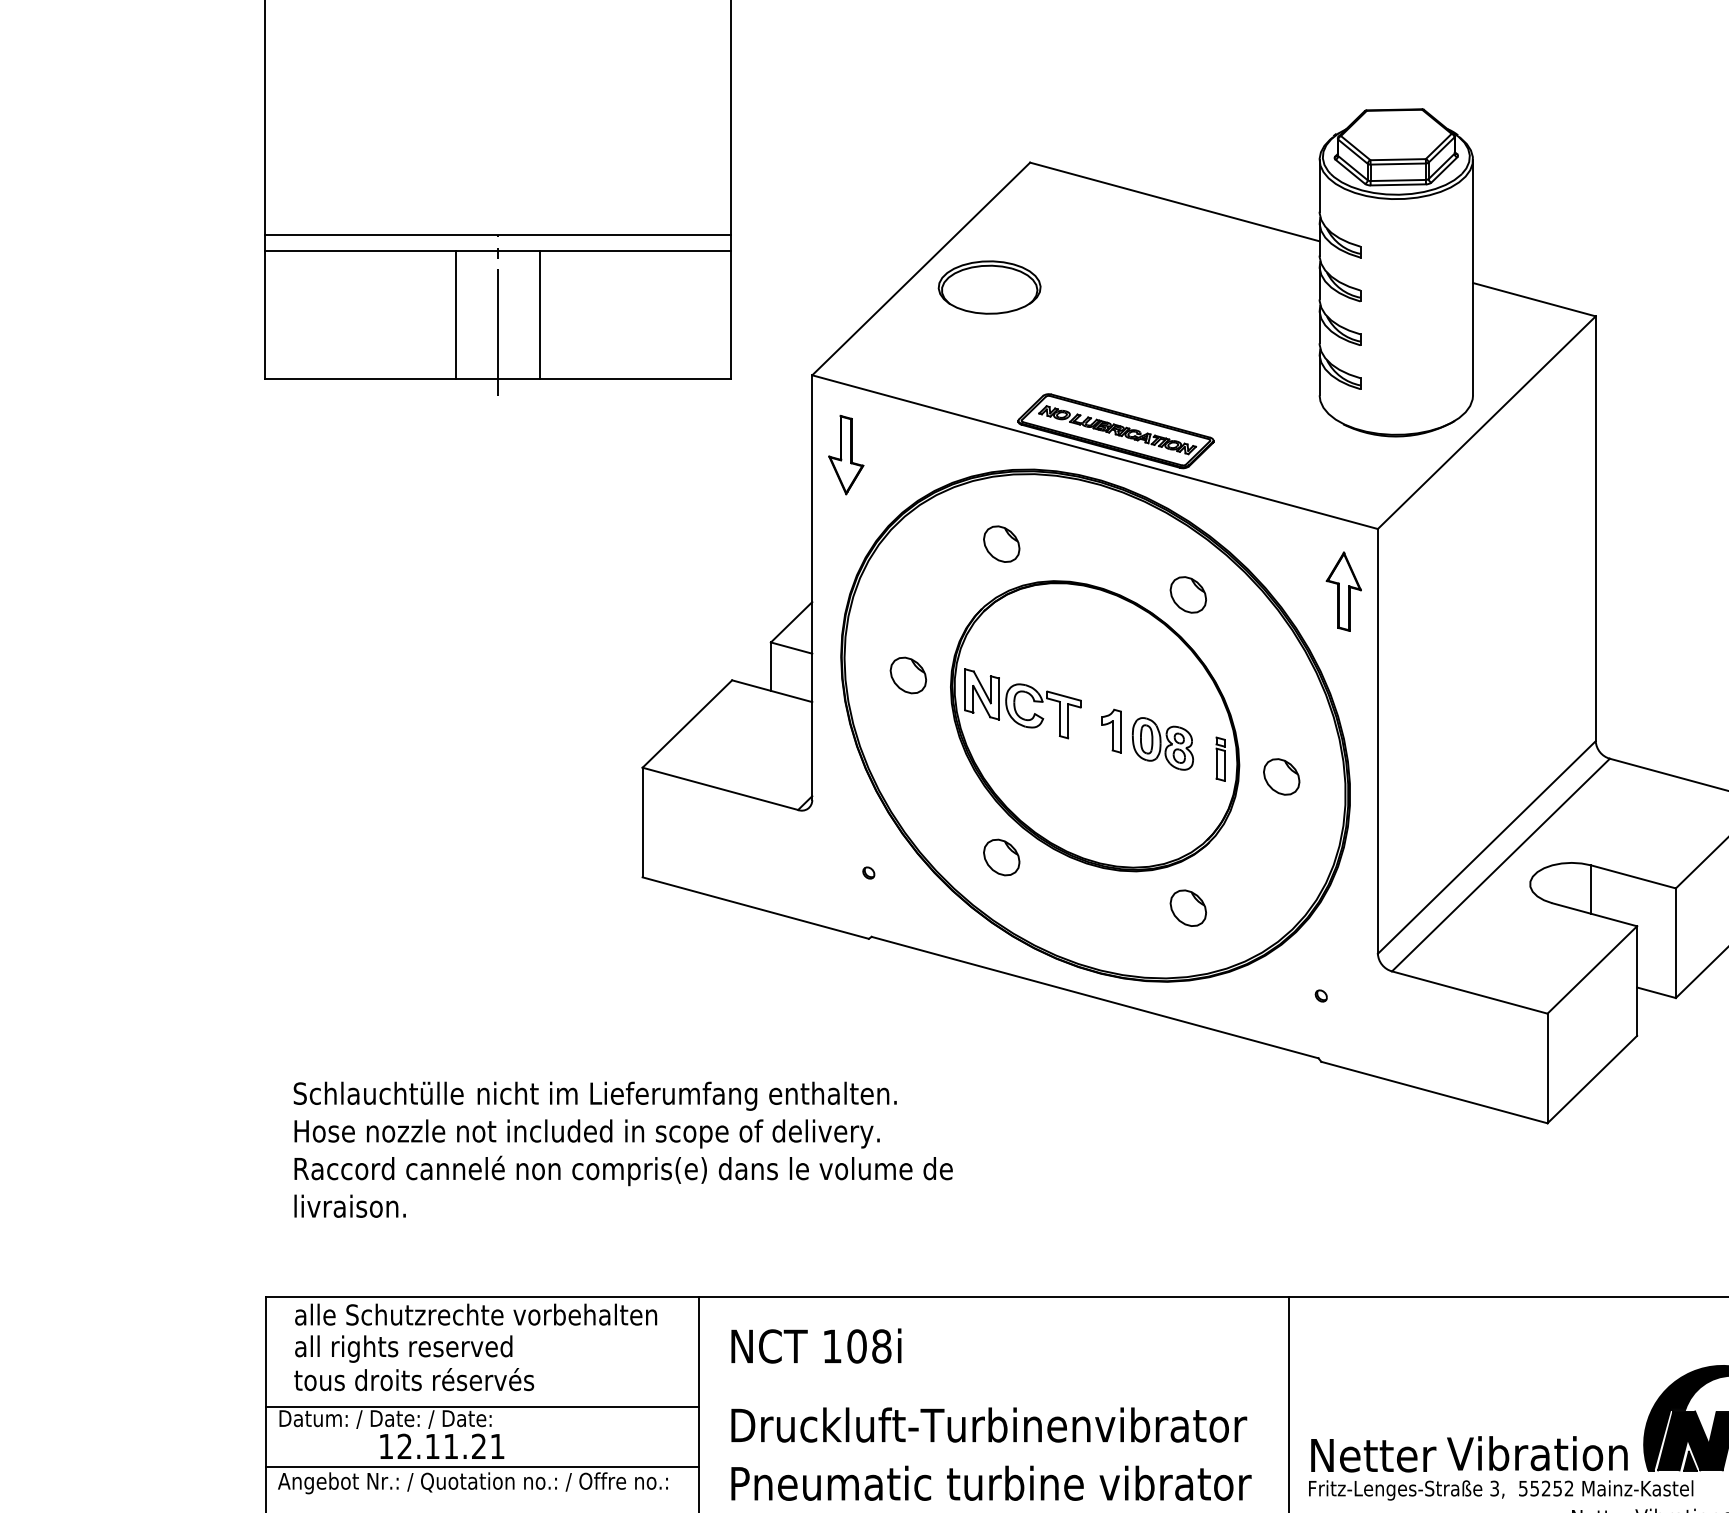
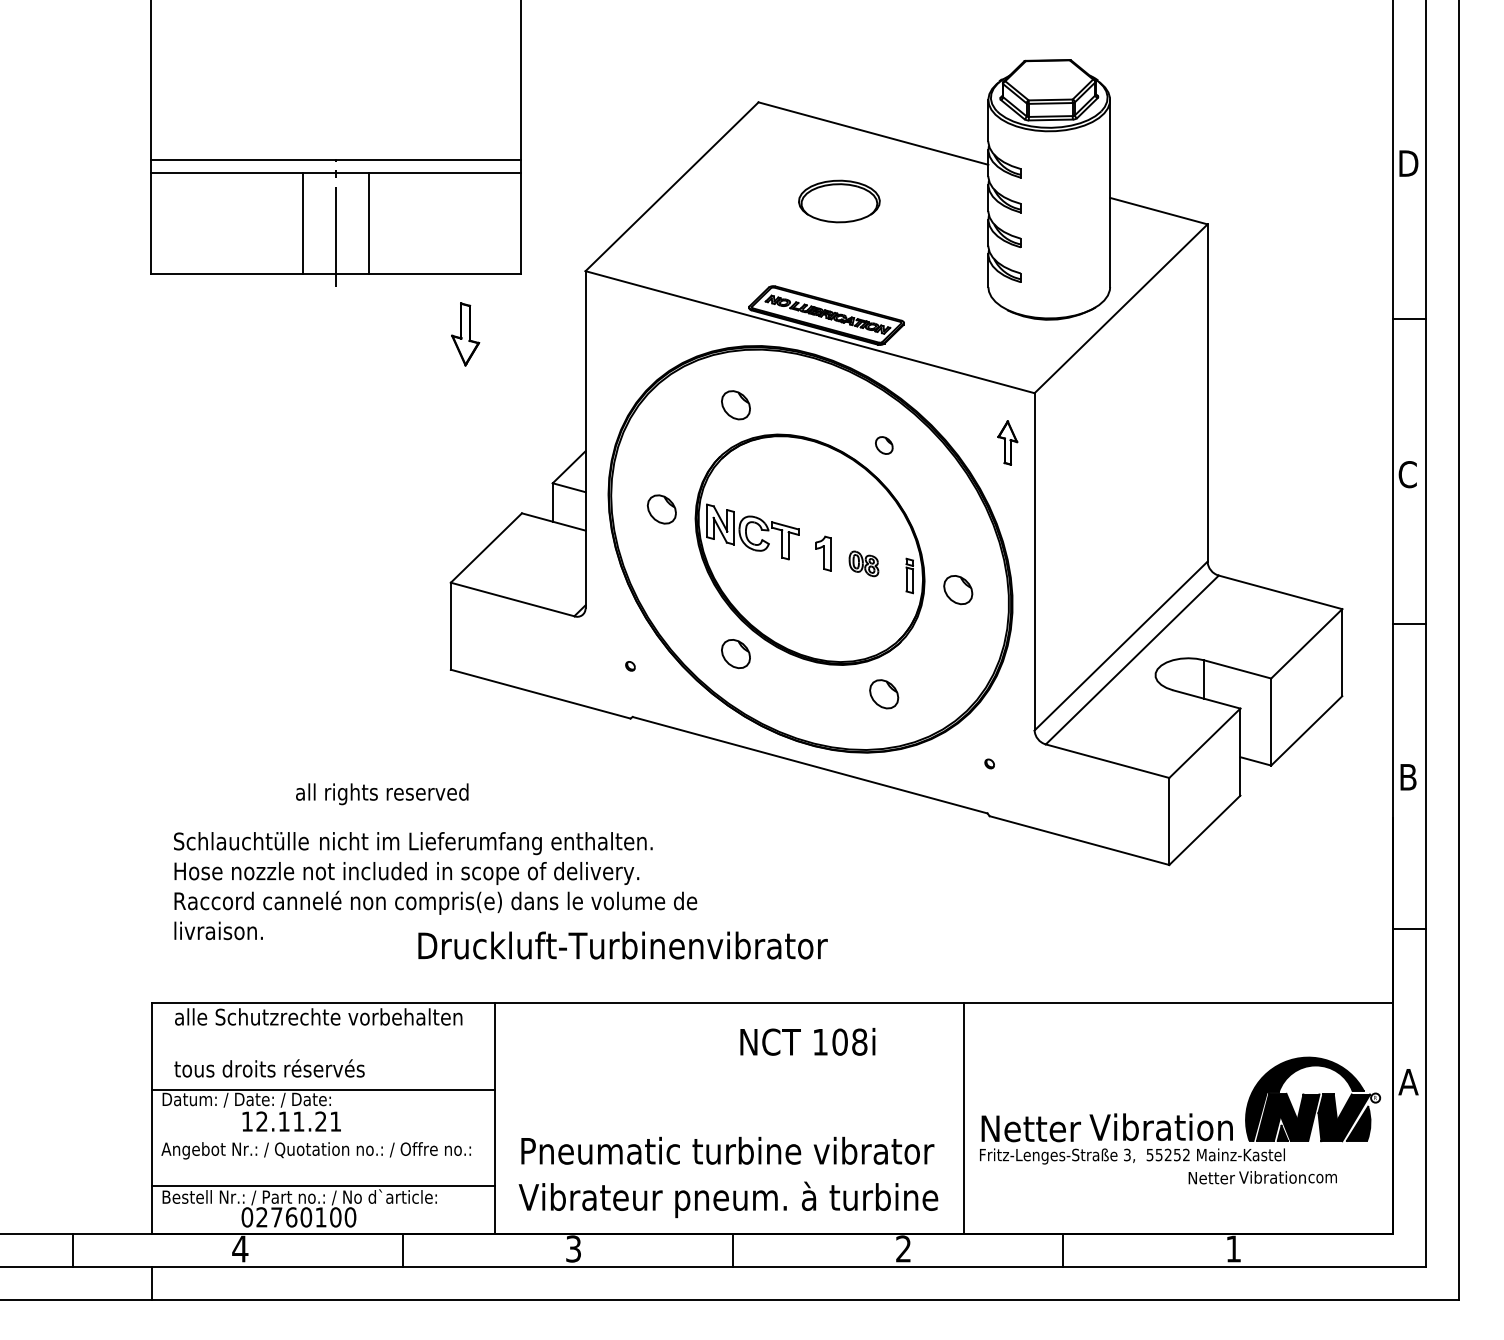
part: (989, 287) -> (839, 201), moved
part: (846, 455) -> (465, 334), moved
part: (1343, 591) -> (1007, 442), size x0.7
part: (1188, 594) -> (884, 445), size x0.6
part: (1162, 743) -> (863, 563), size x0.6
text: (815, 1345) -> (807, 1041), moved
text: (404, 1349) -> (382, 794), moved
text: (988, 1424) -> (622, 945), moved
line: (482, 1466) -> (323, 1137), removed

